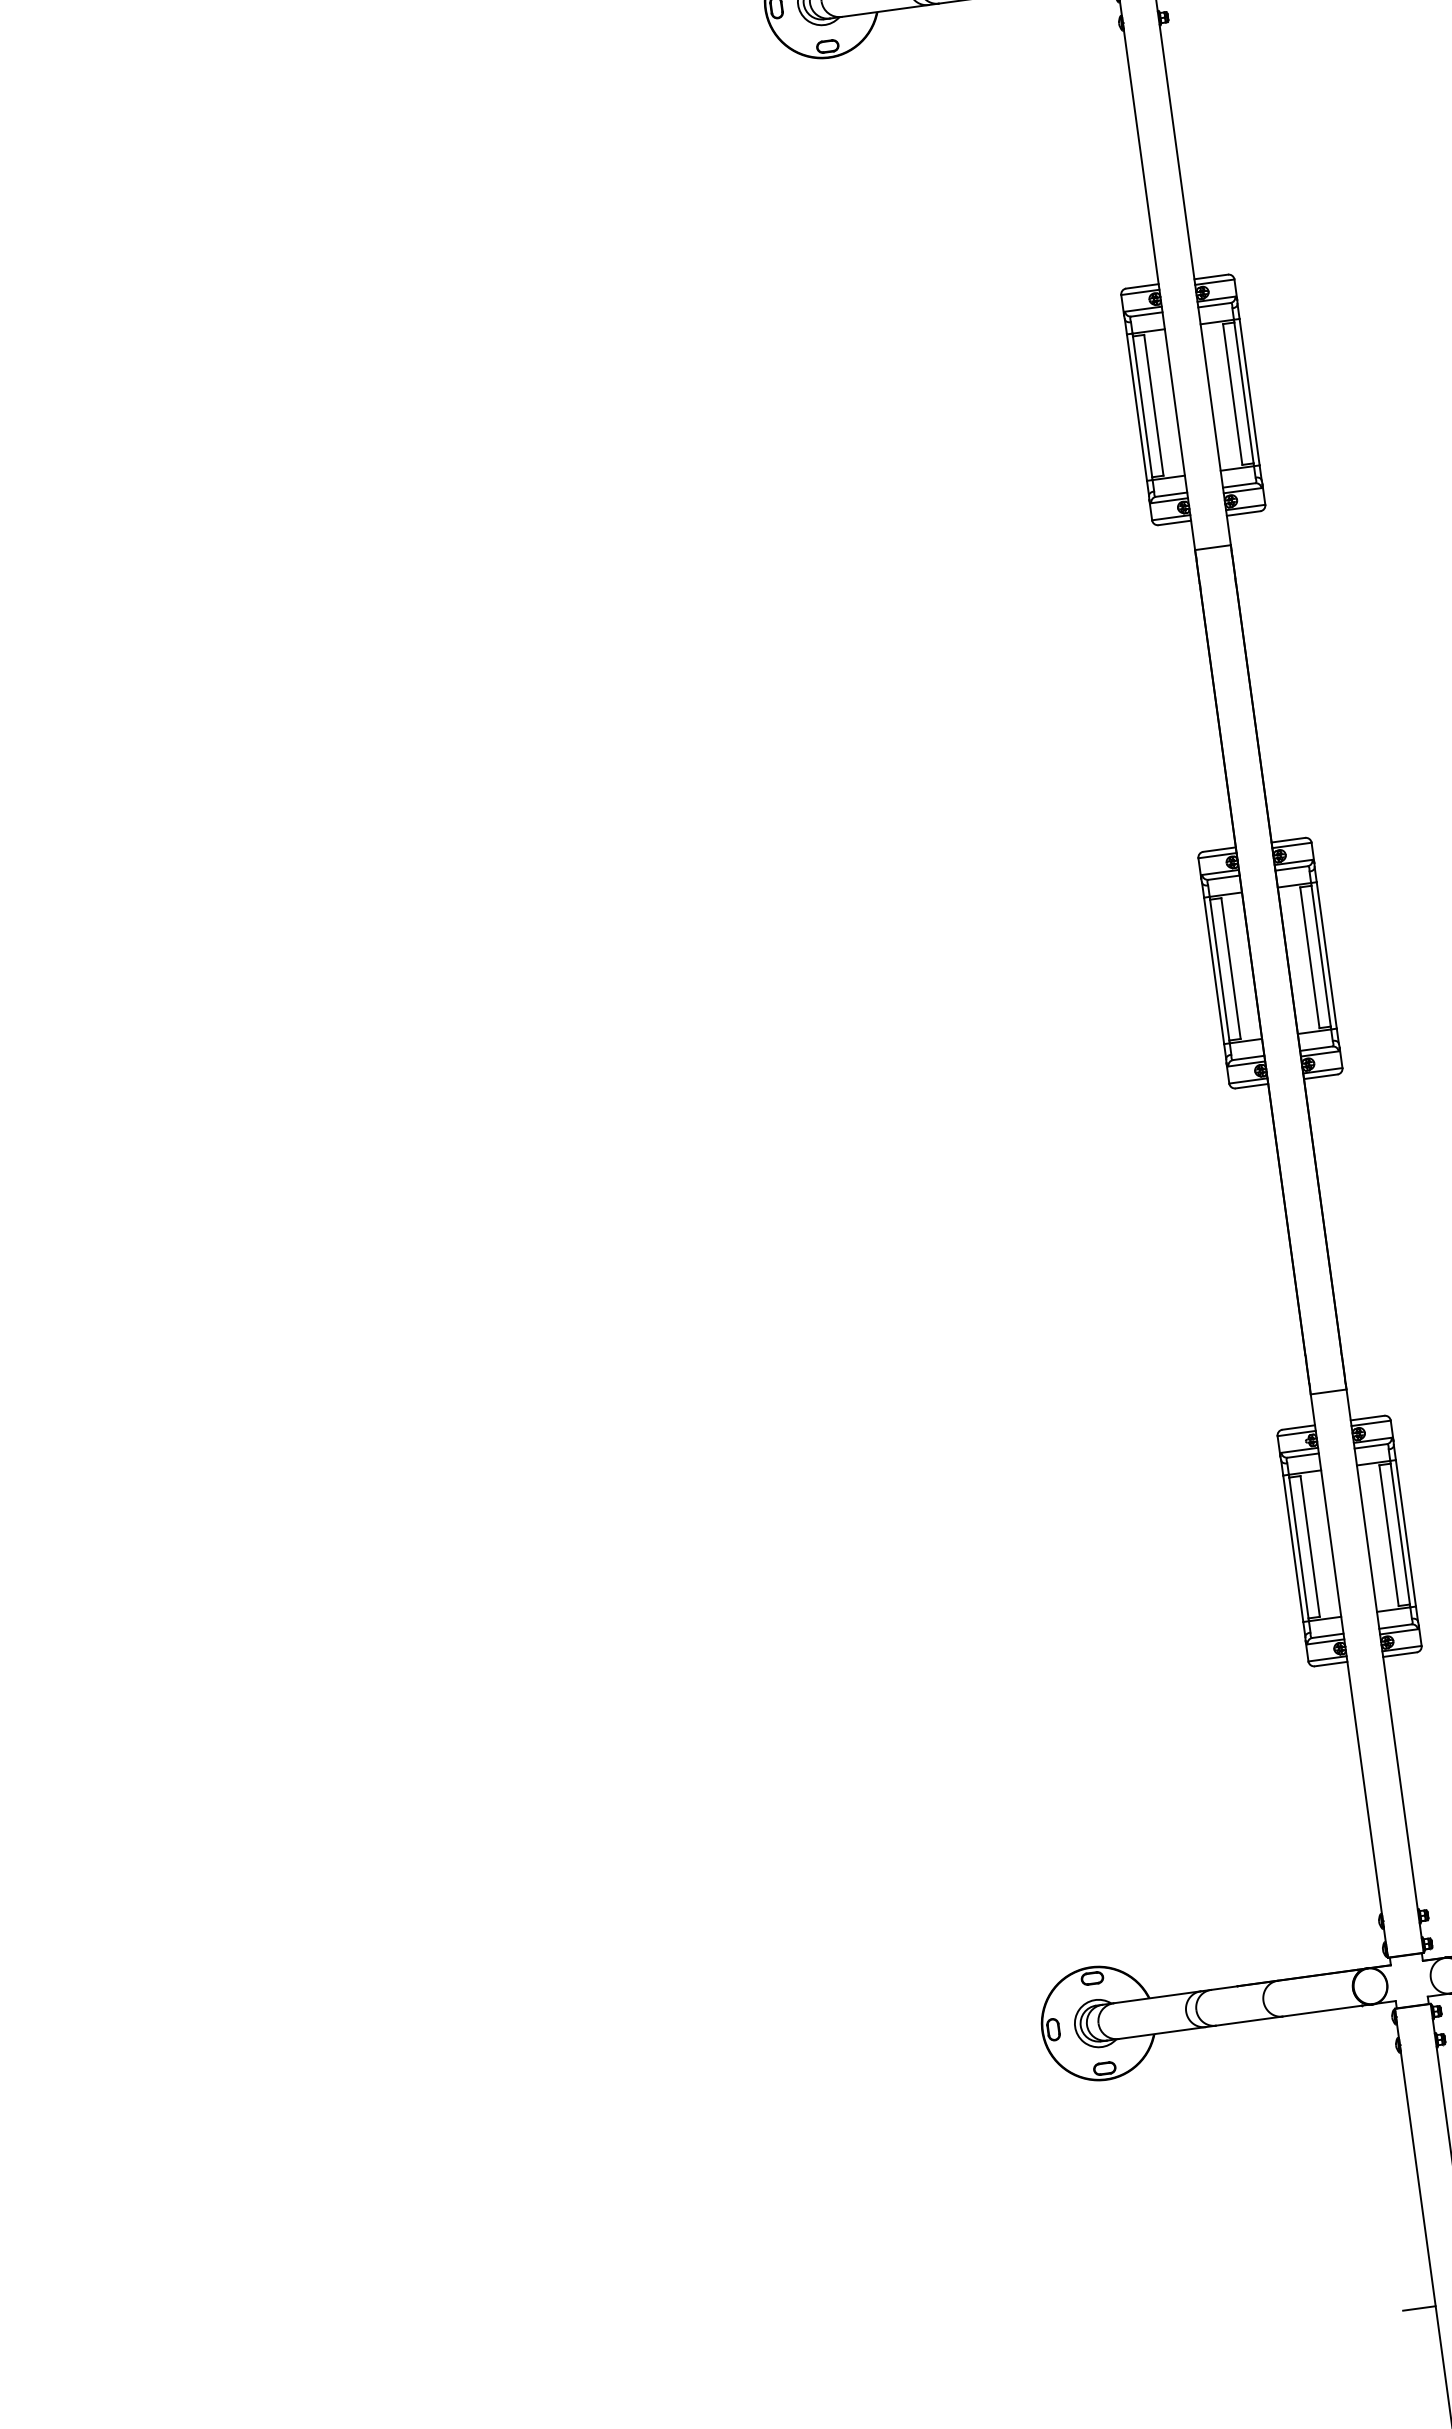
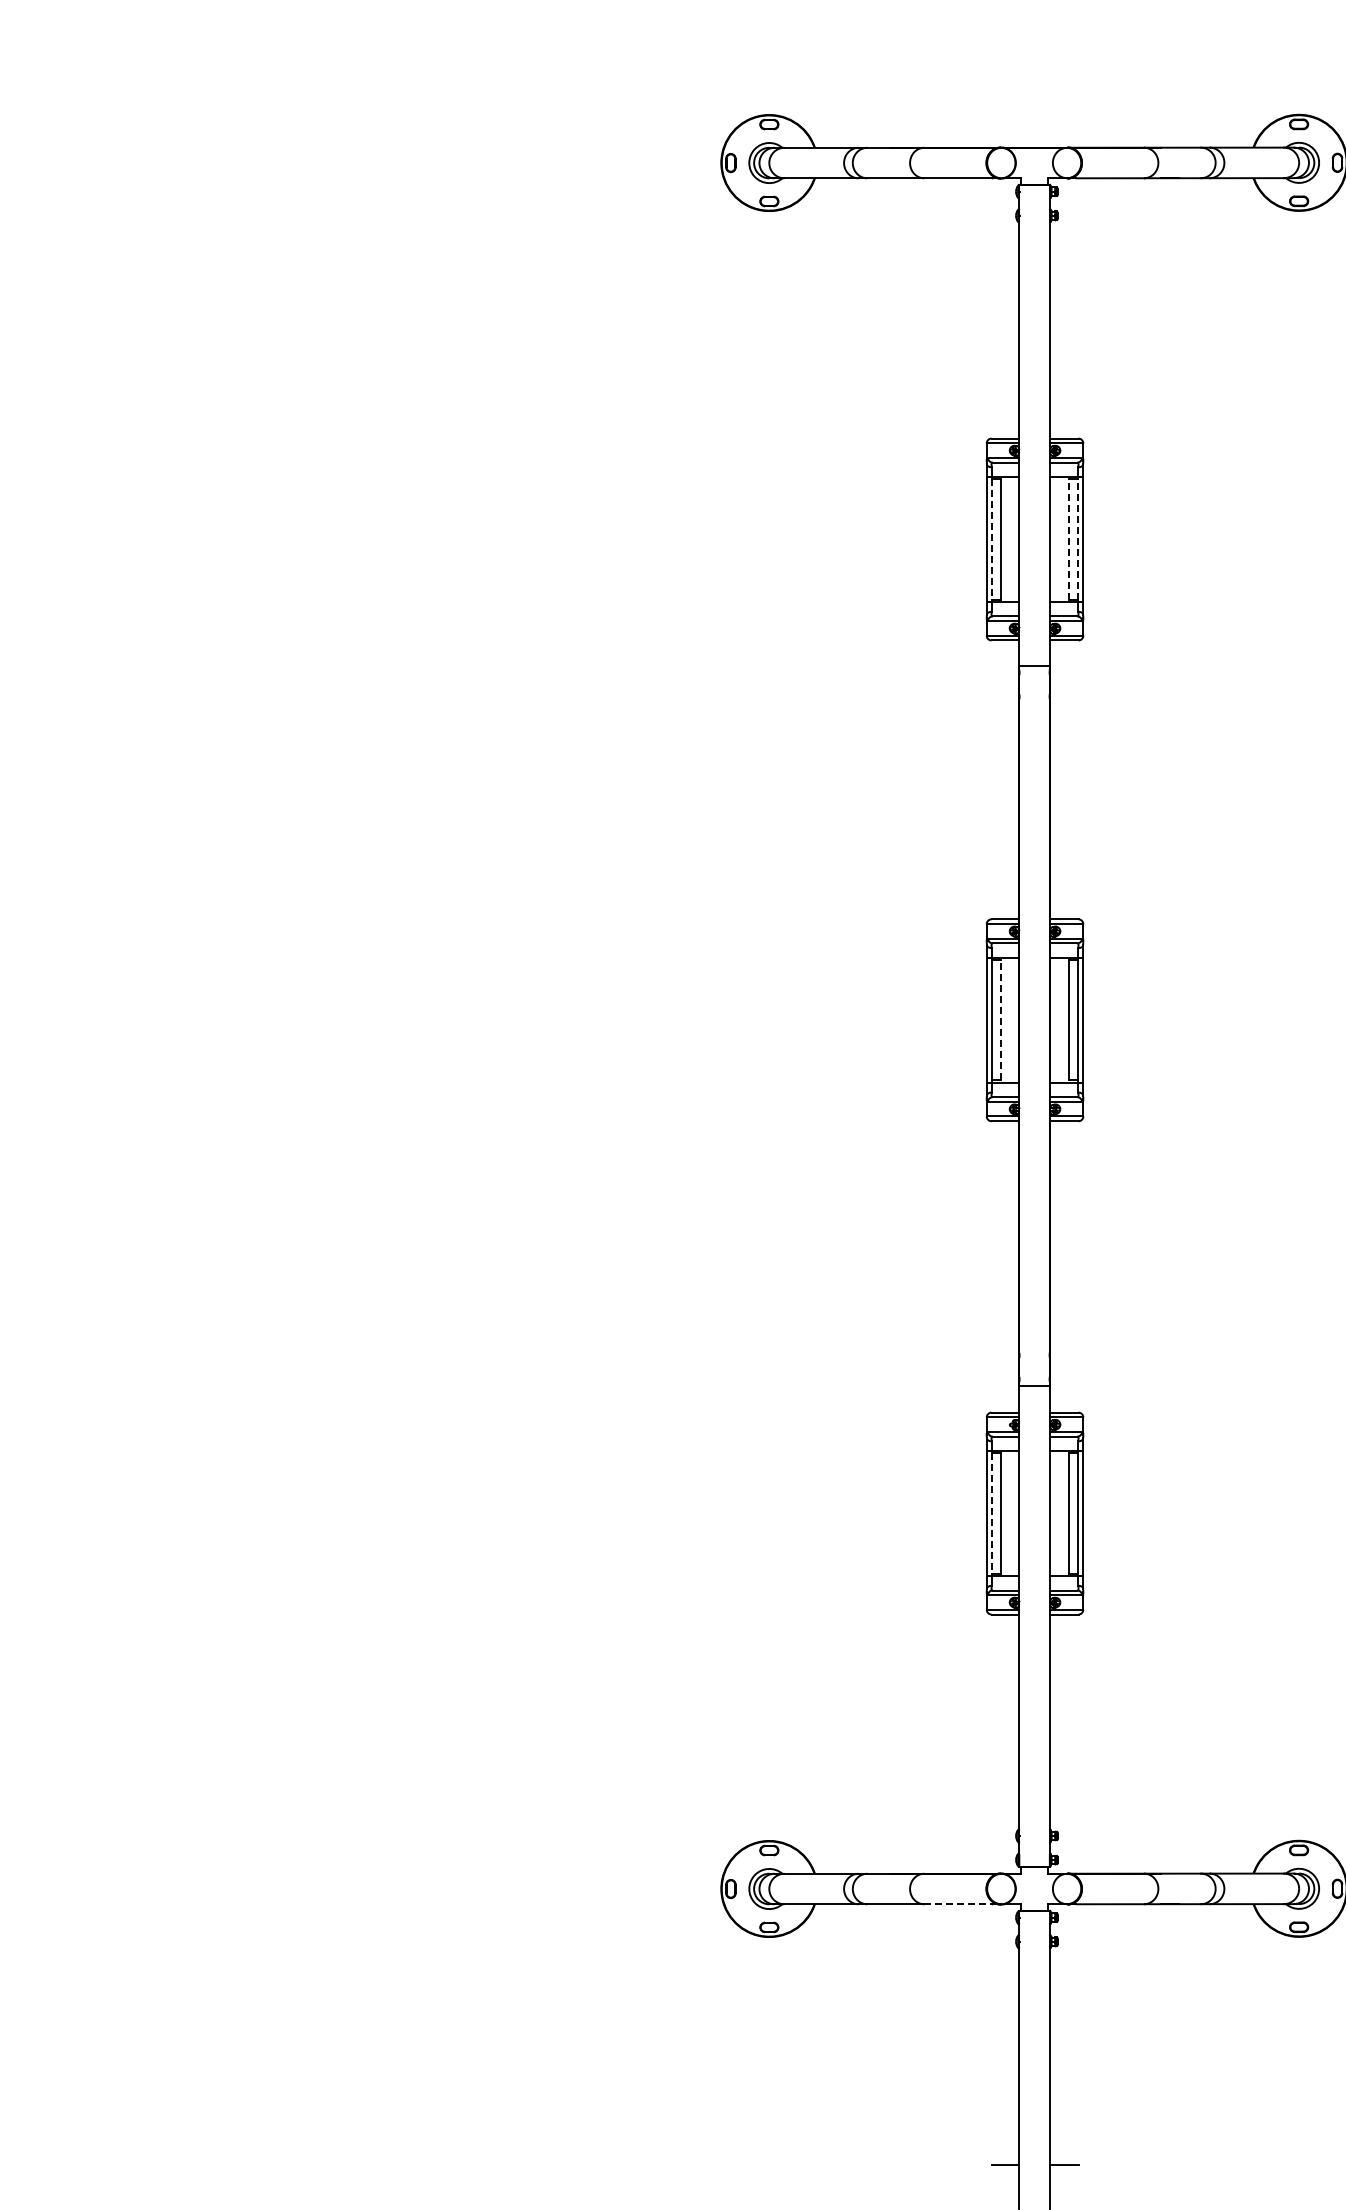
line: (1244, 392) -> (1078, 539), solid -> dashed
line: (1232, 394) -> (1068, 539), solid -> dashed
line: (1142, 408) -> (991, 540), solid -> dashed
line: (1231, 967) -> (1001, 1019), solid -> dashed
line: (1298, 1549) -> (991, 1514), solid -> dashed
line: (1322, 2011) -> (958, 1904), solid -> dashed

